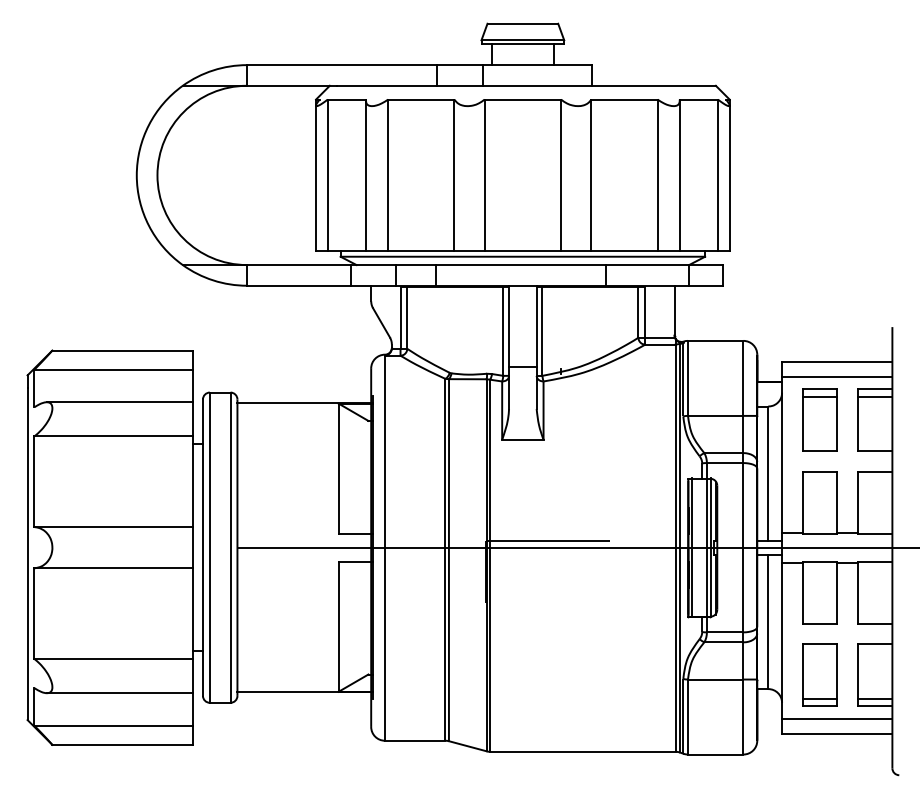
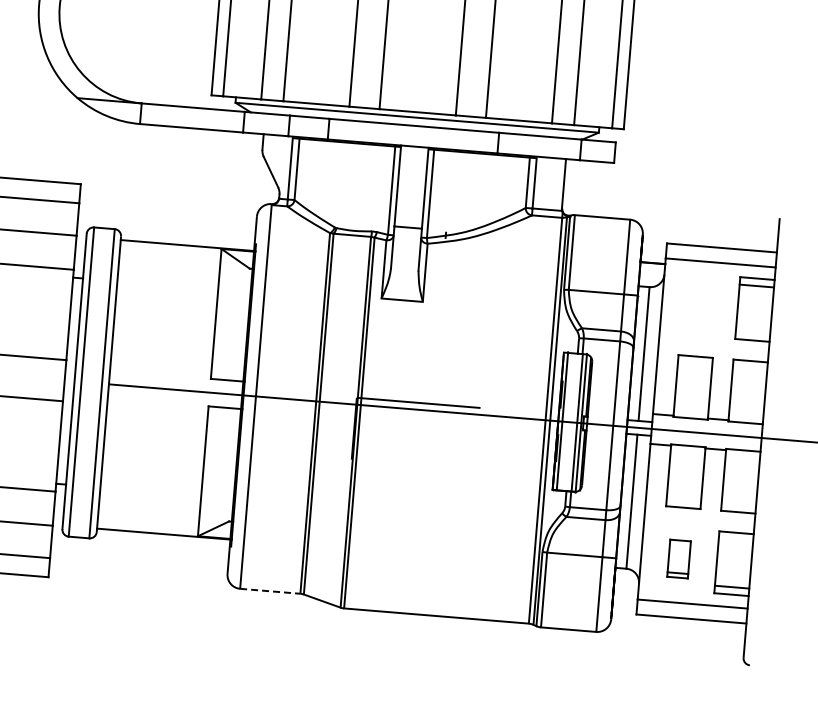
part: (819, 419) -> (699, 304), removed
part: (819, 674) -> (678, 558), size x0.6
line: (415, 740) -> (270, 591), solid -> dashed

